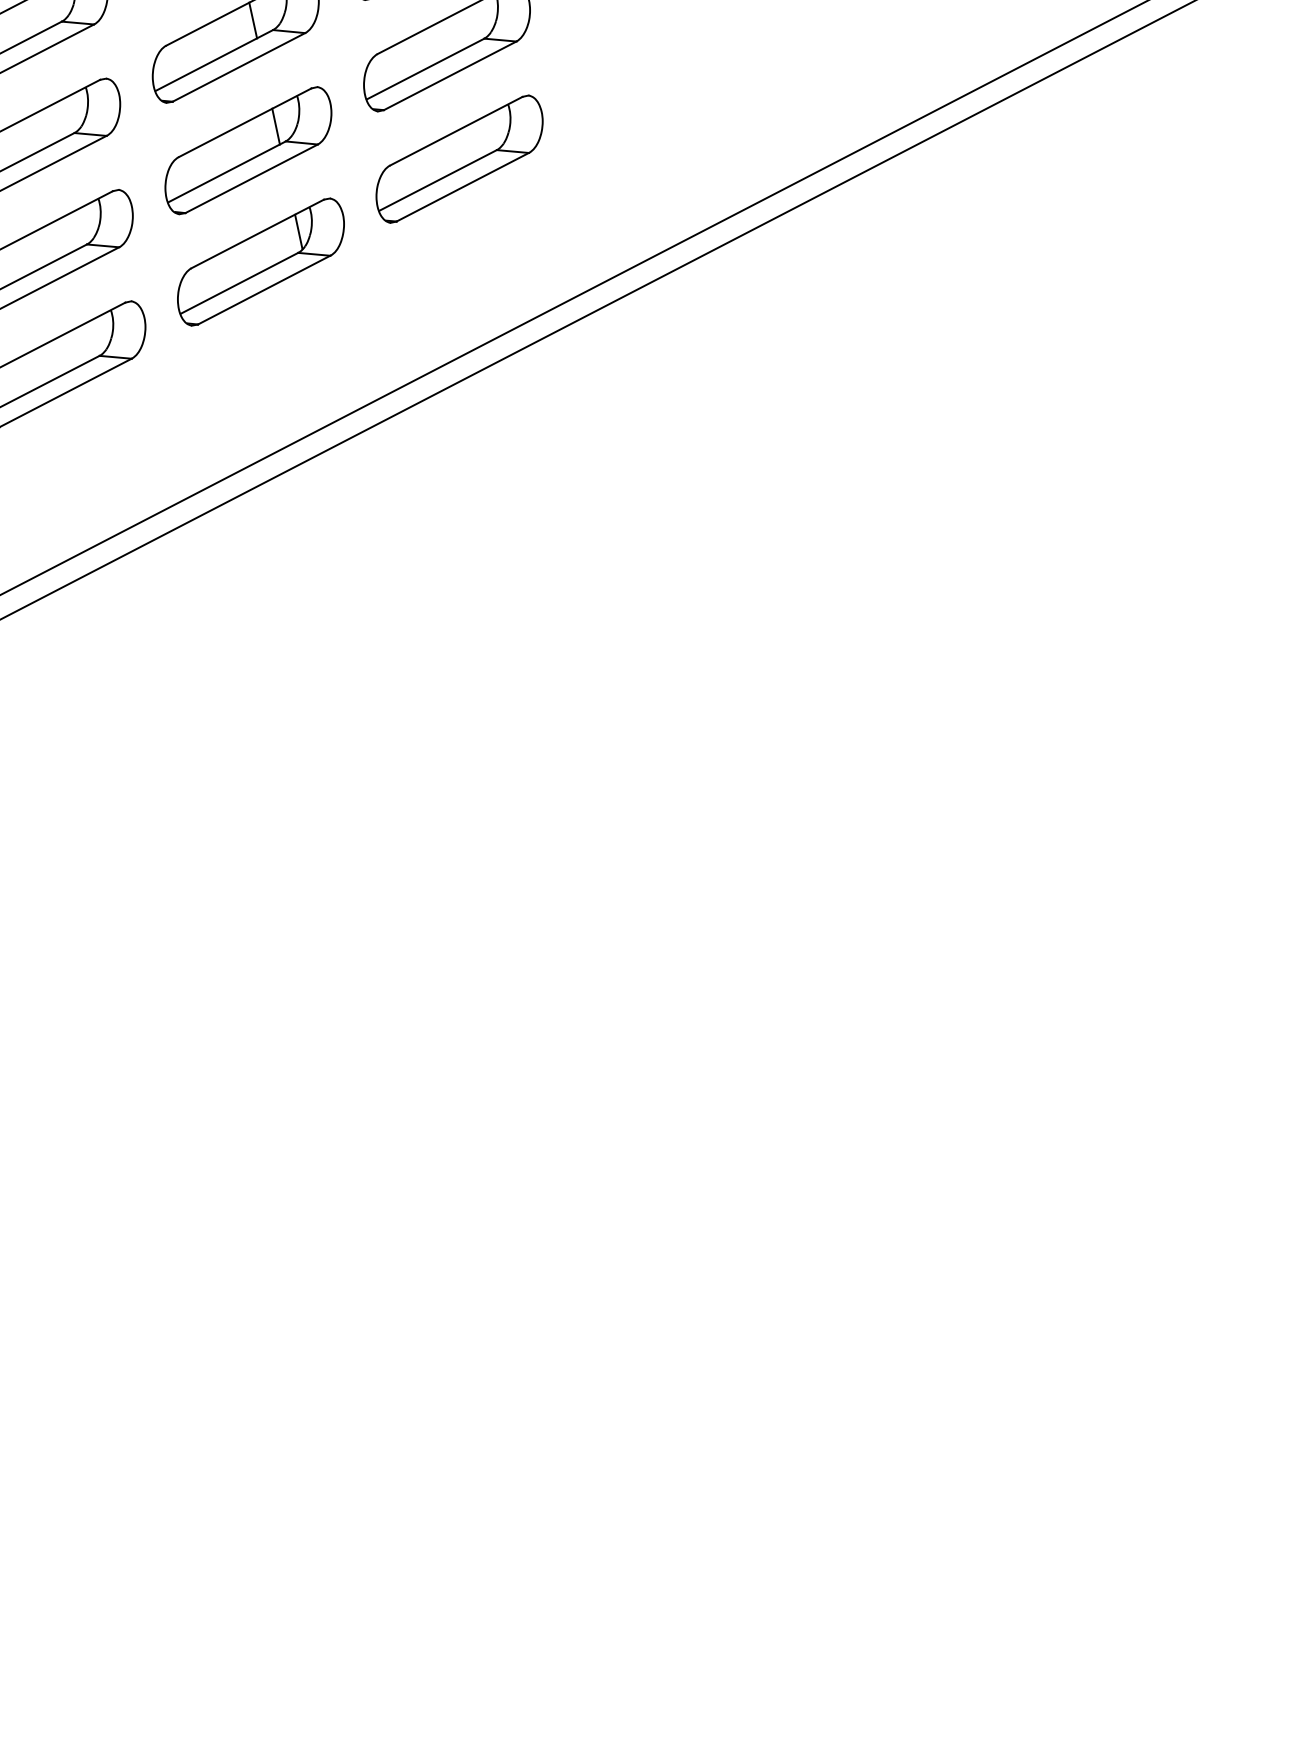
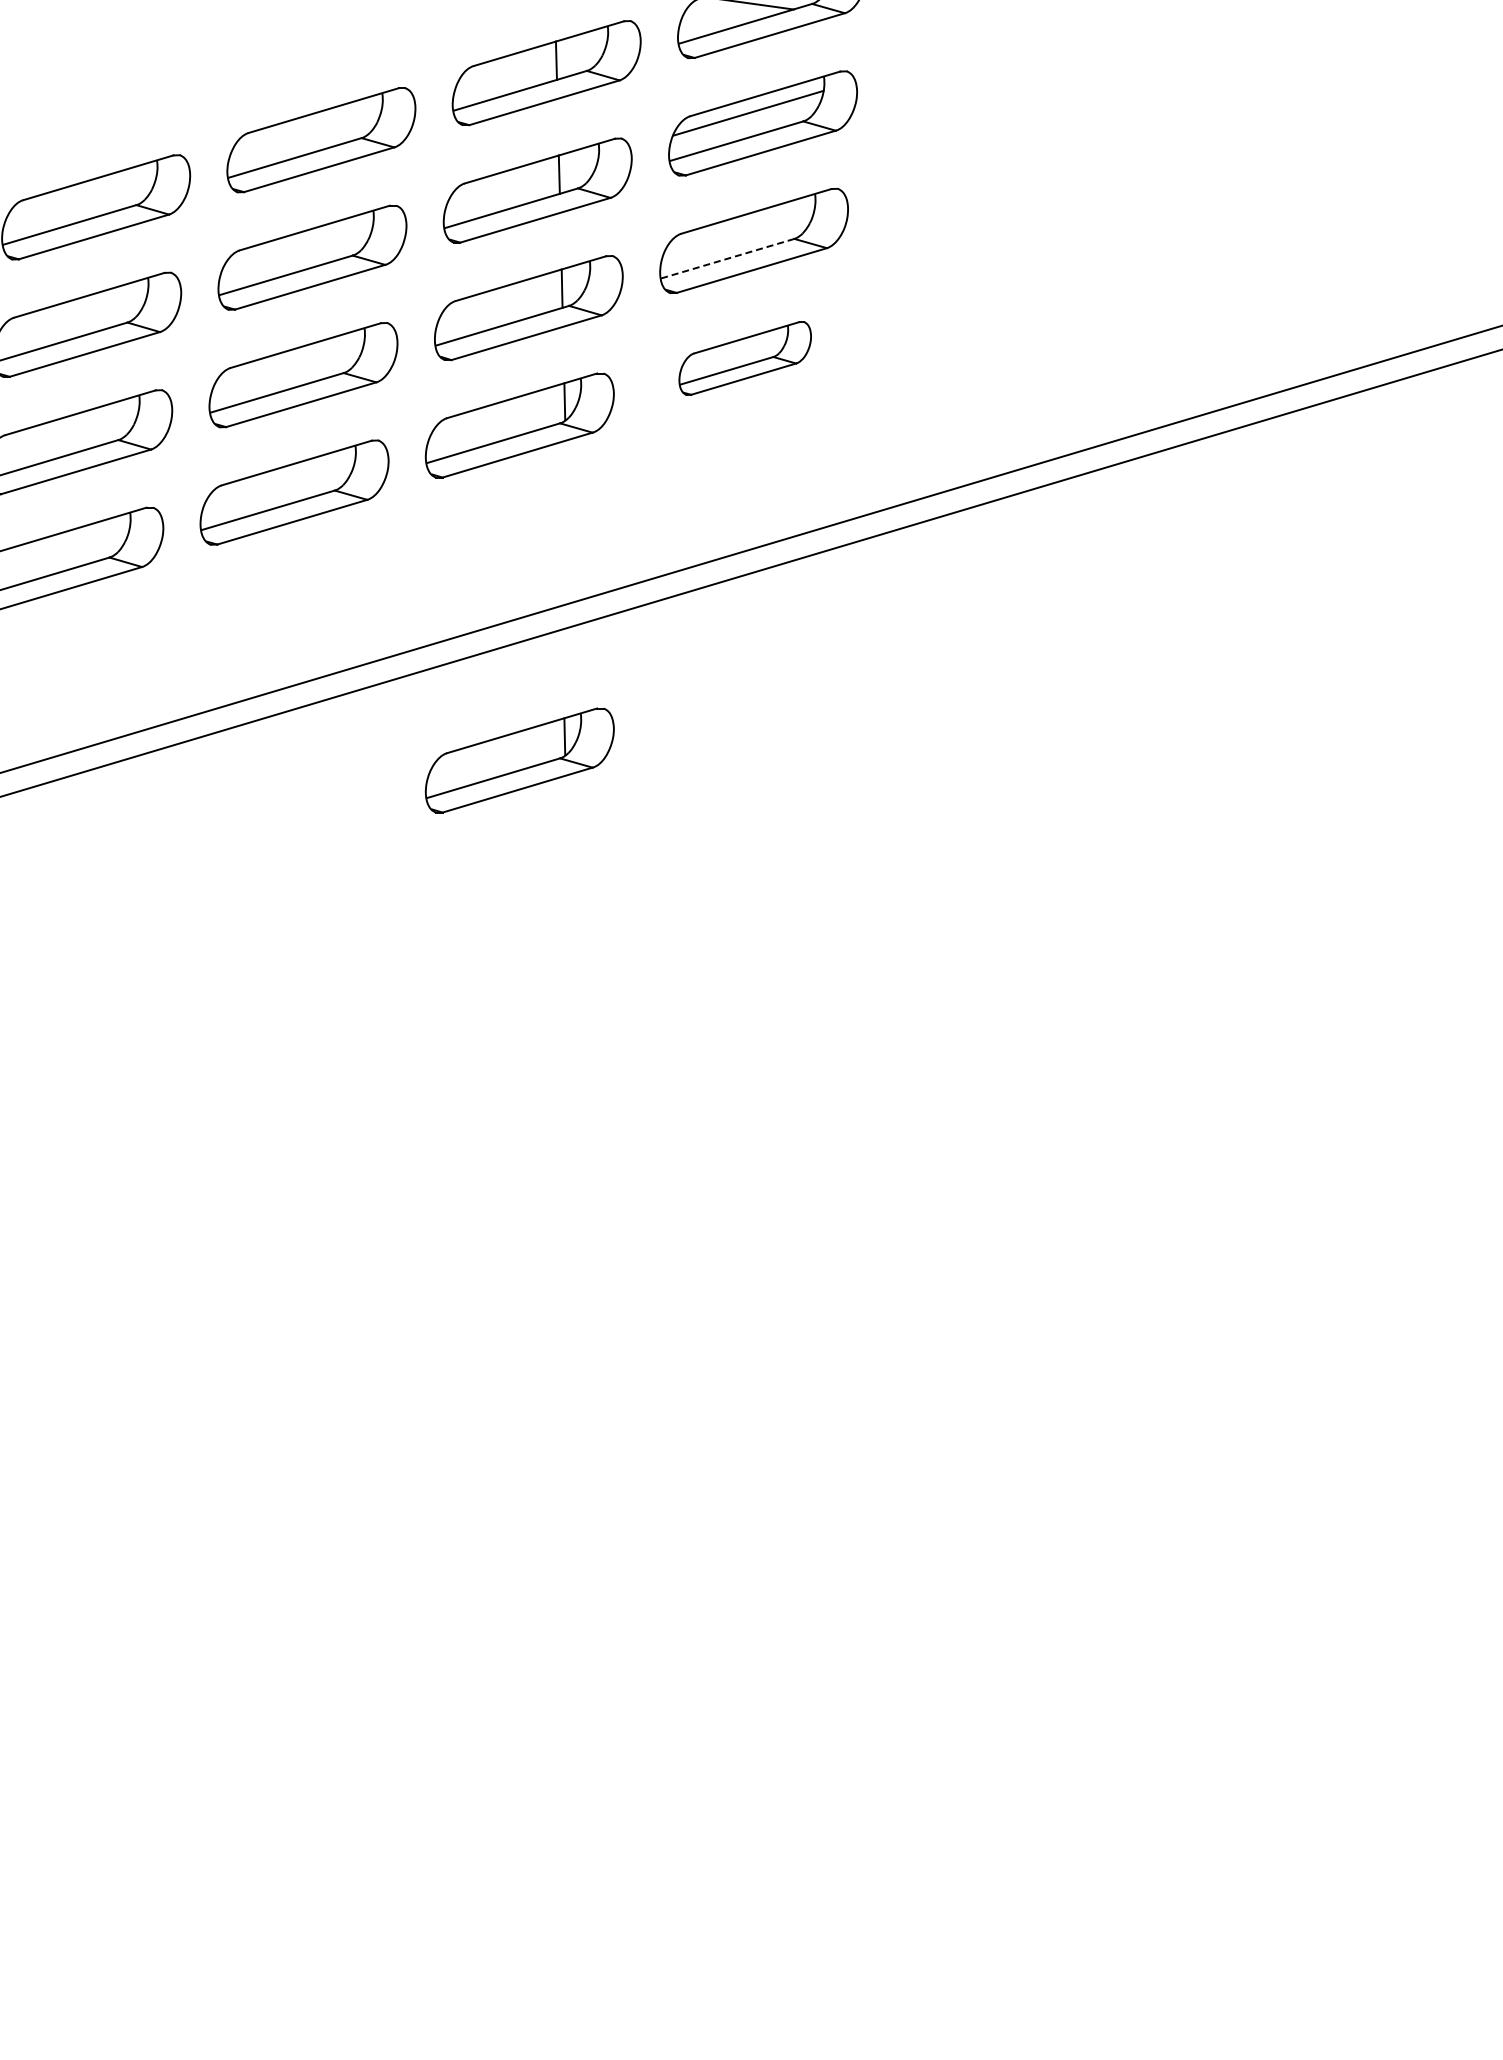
line: (425, 68) -> (727, 258), solid -> dashed
part: (459, 159) -> (745, 358), size x0.7
part: (320, 575) -> (519, 760), added

